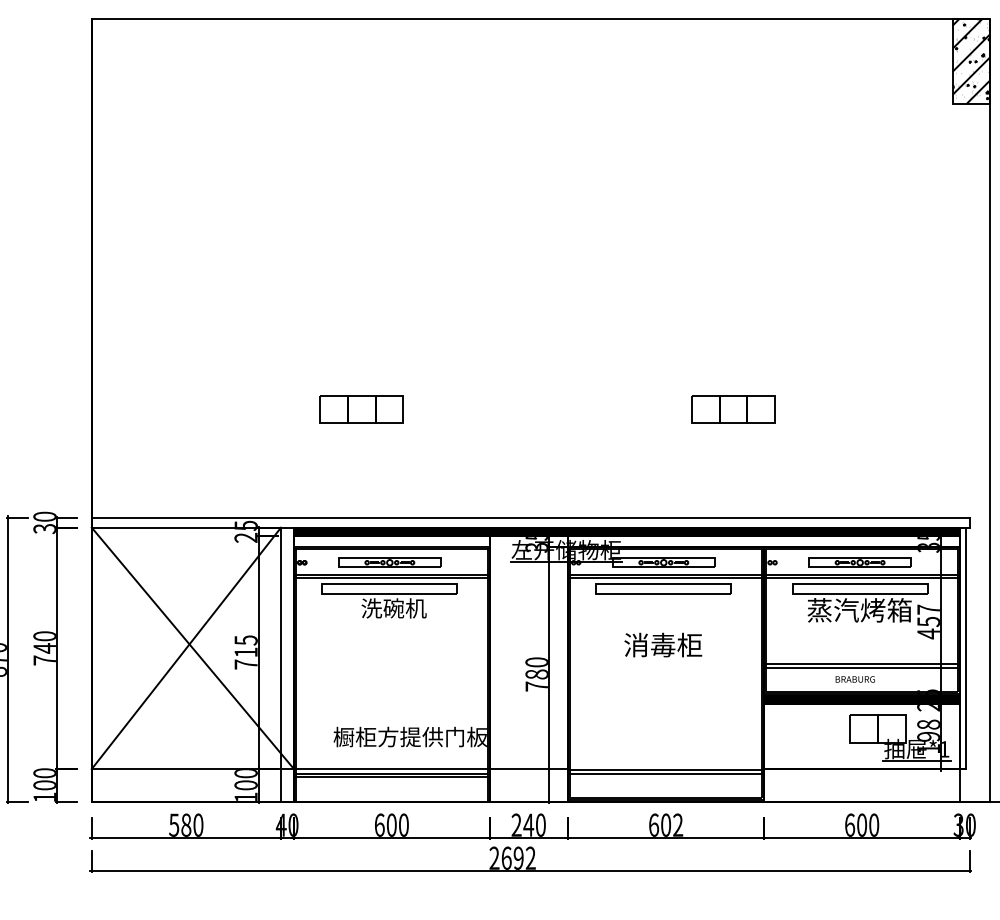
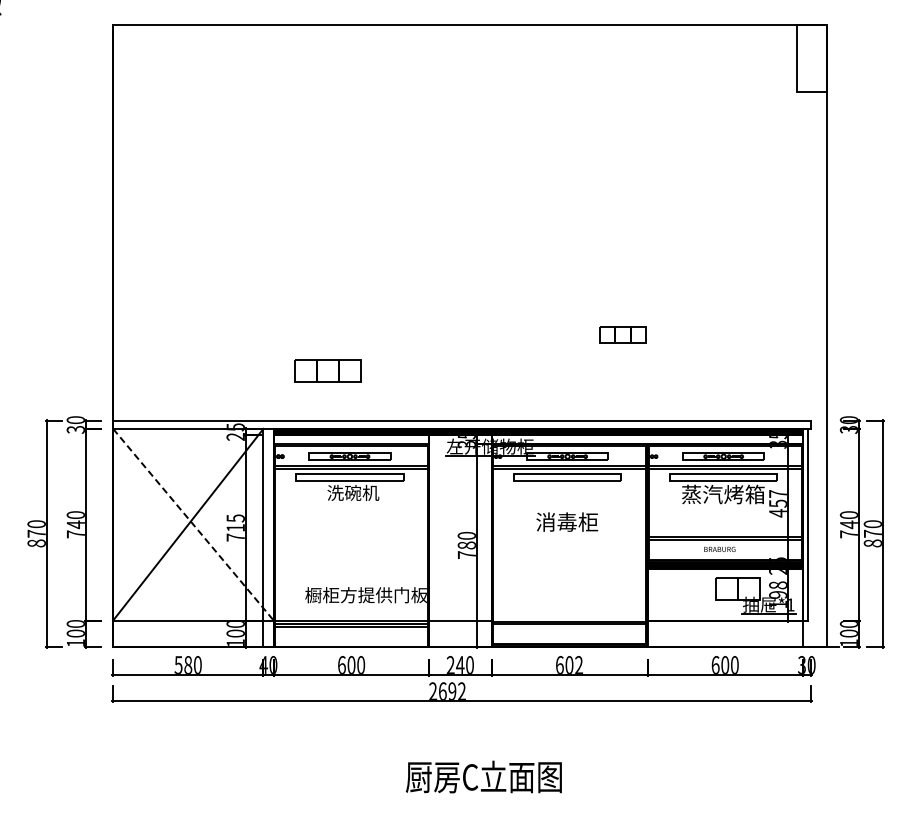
hatch: (971, 60) -> (812, 57), removed
part: (361, 408) -> (327, 370), moved
part: (732, 408) -> (622, 334), size x0.7
line: (192, 649) -> (193, 525), solid -> dashed

